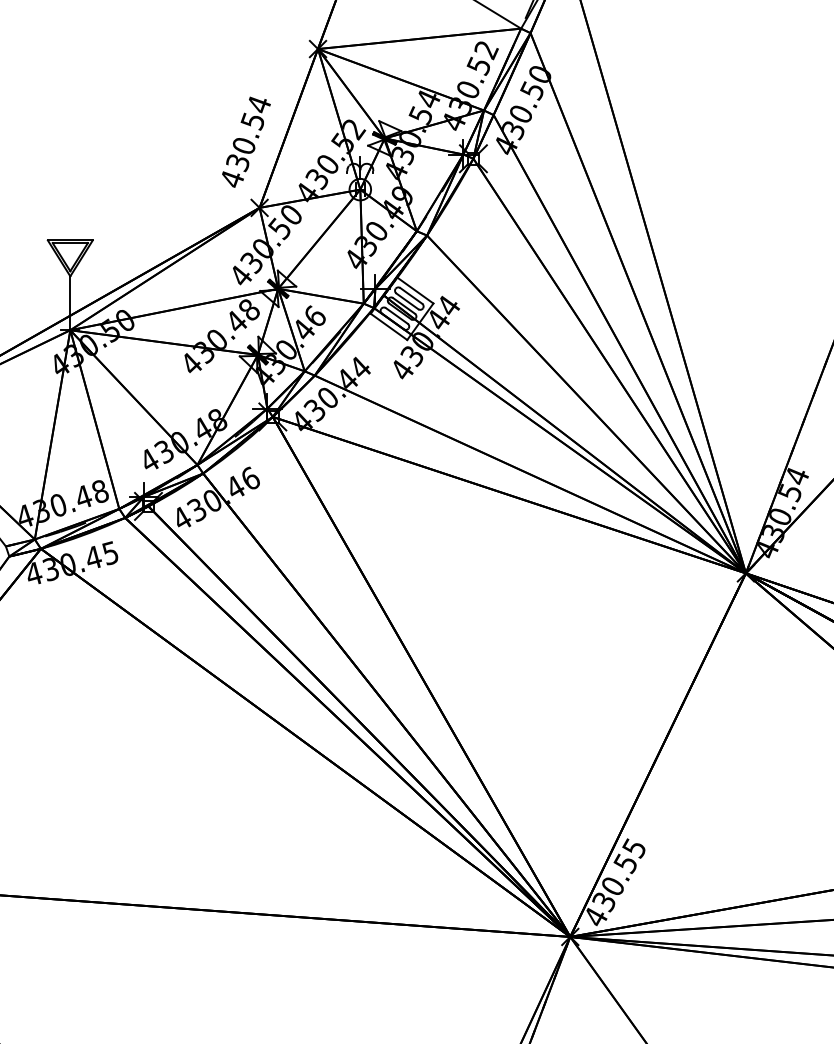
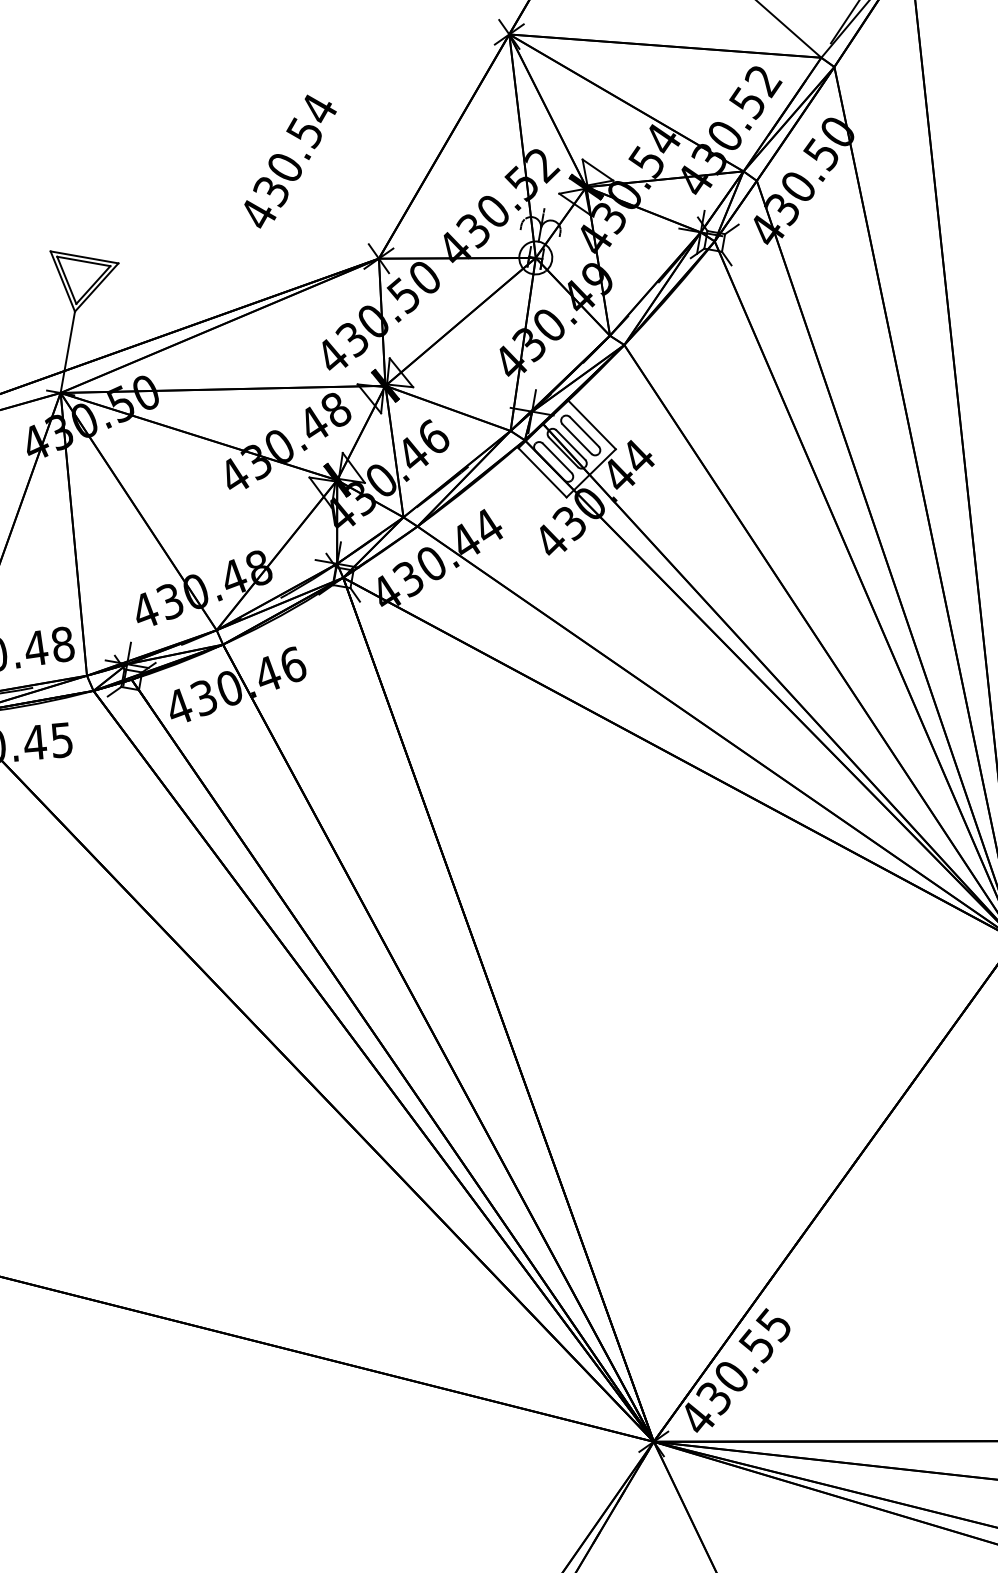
text: (246, 141) -> (290, 161), moved

